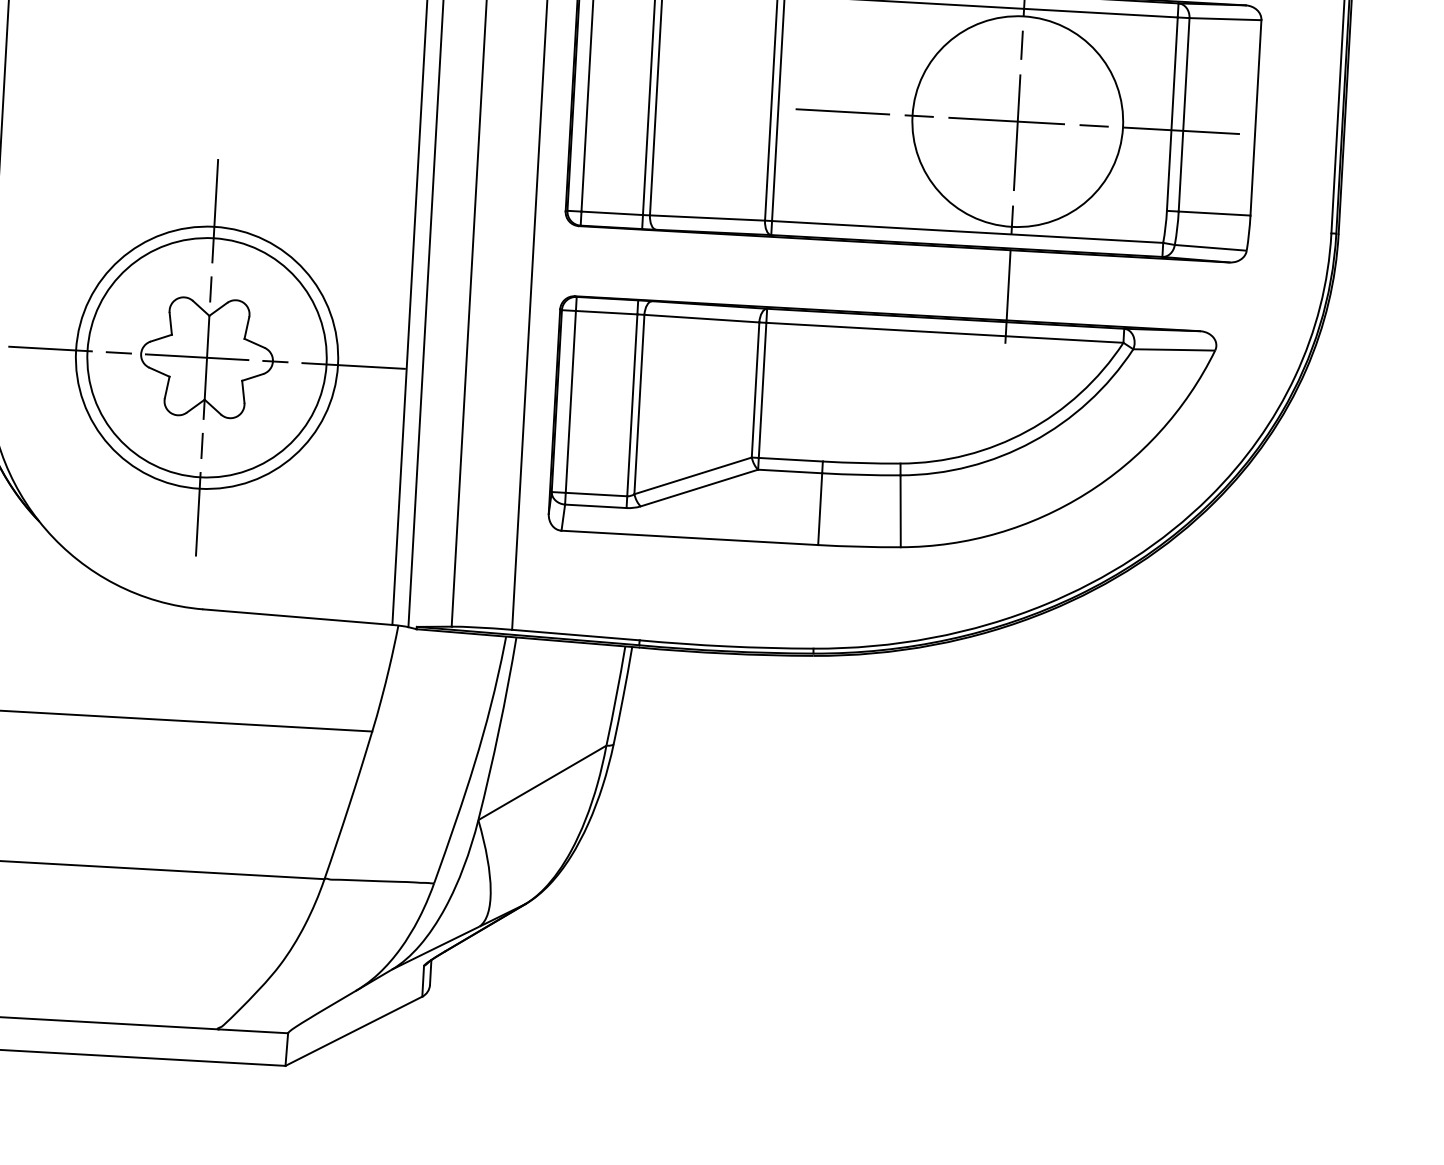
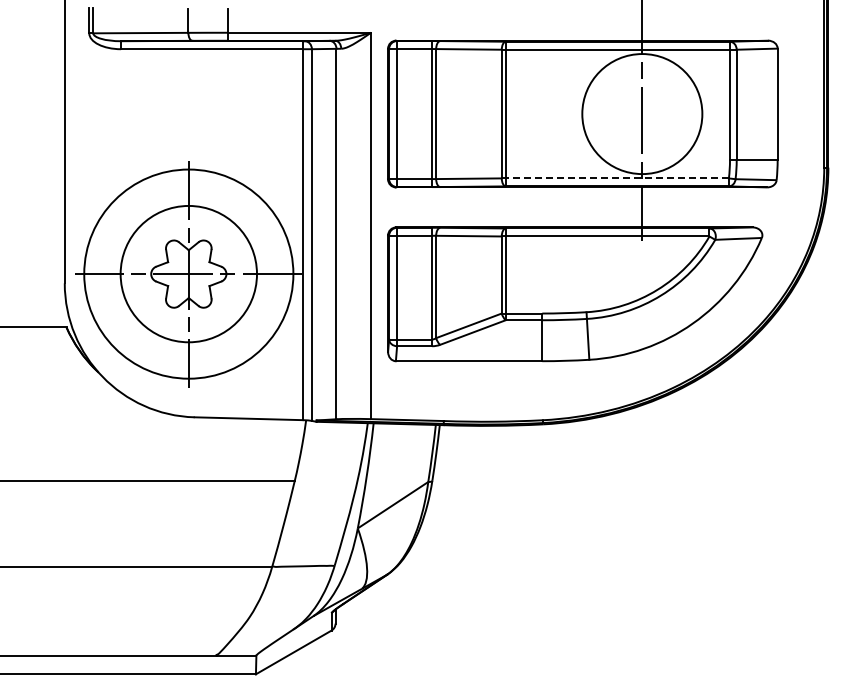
line: (1018, 122) -> (642, 114), removed
line: (967, 232) -> (617, 178), solid -> dashed
circle: (206, 356) -> (188, 273), size x1.4

